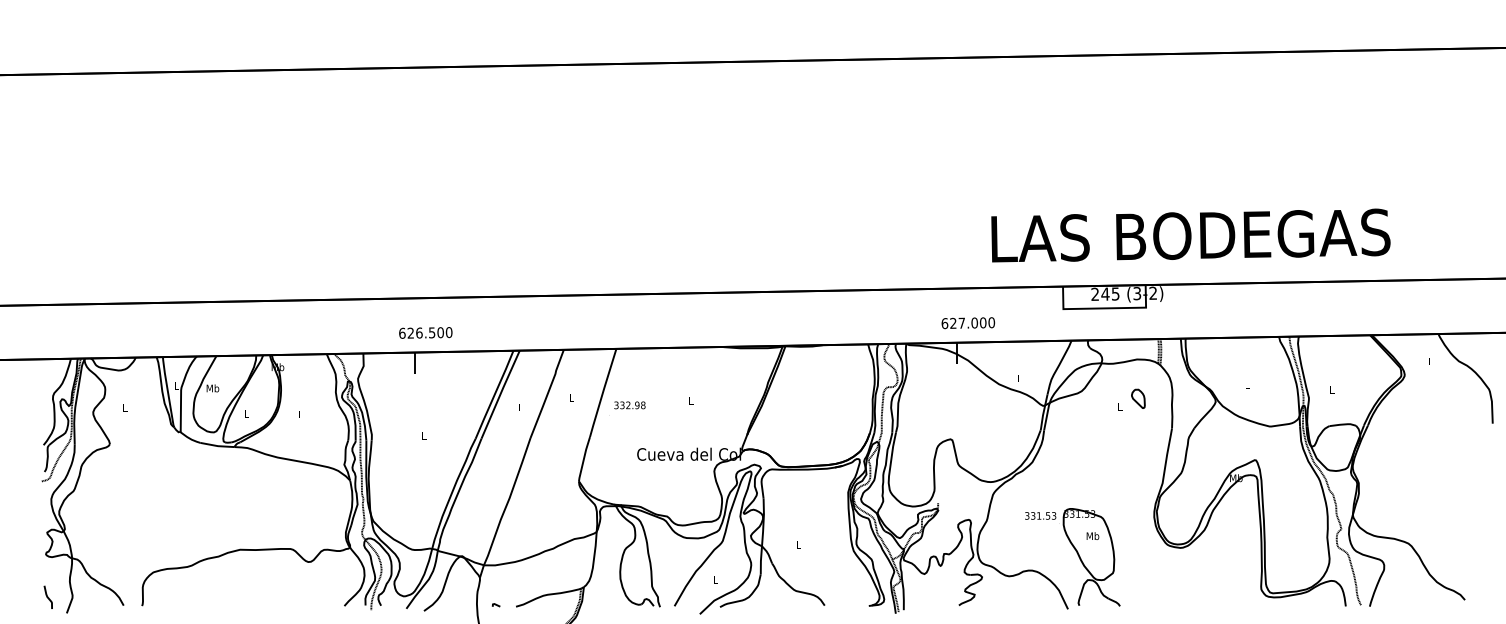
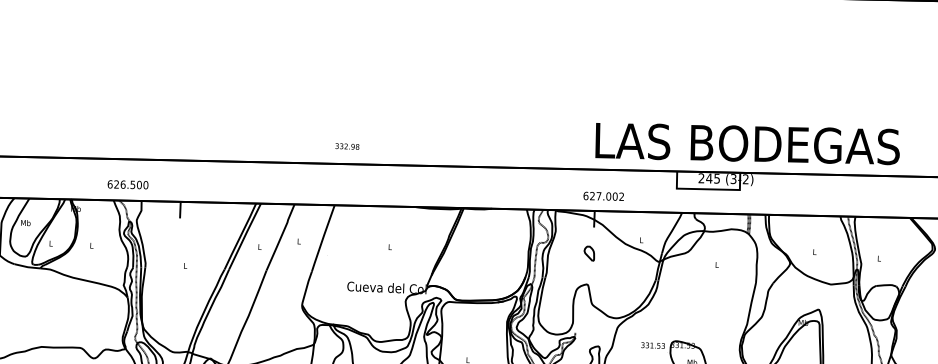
text: (1190, 235) -> (747, 143), moved
text: (991, 322) -> (621, 196), 627.000 -> 627.002
text: (425, 332) -> (127, 184), moved
part: (1138, 398) -> (589, 253), moved
text: (629, 405) -> (347, 146), moved

